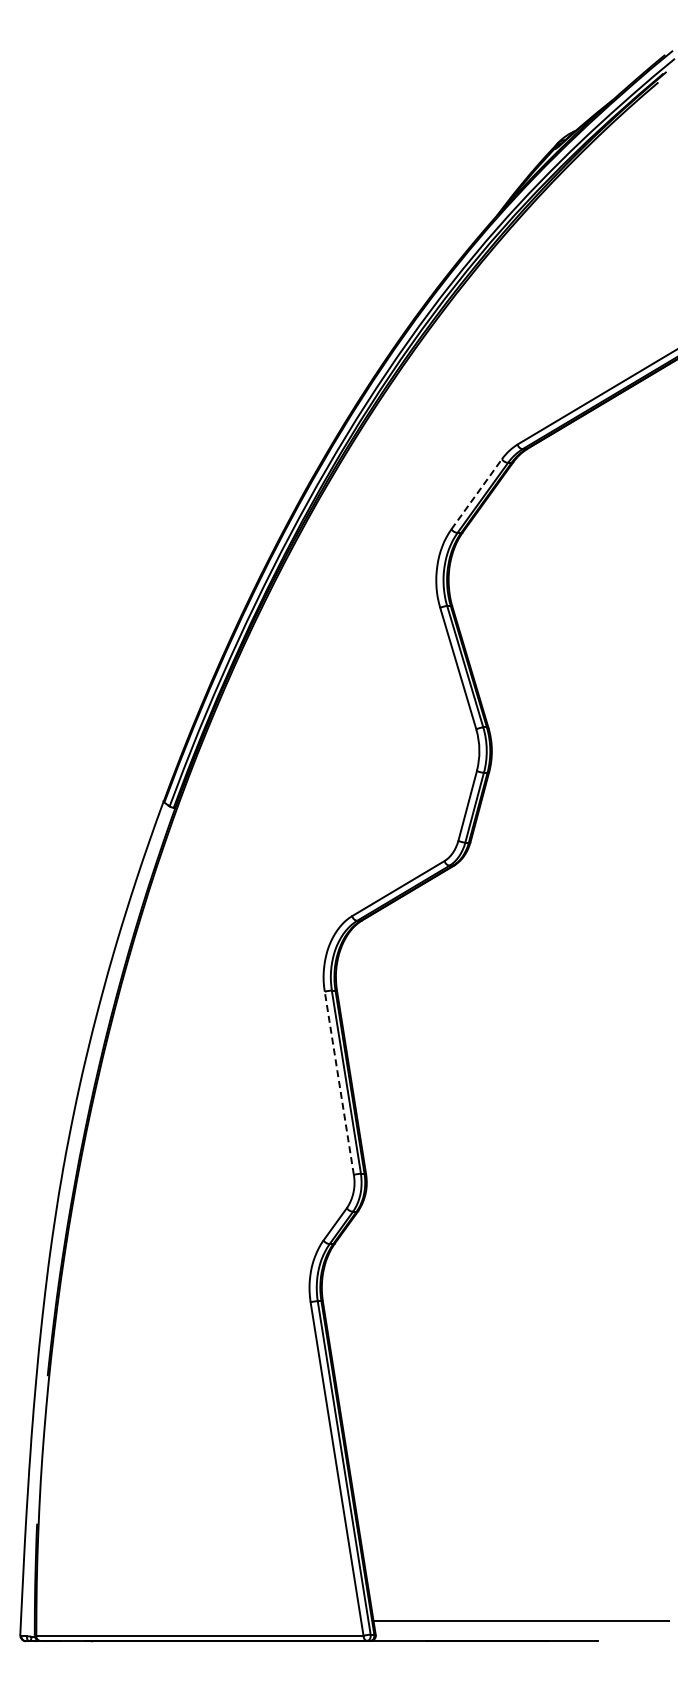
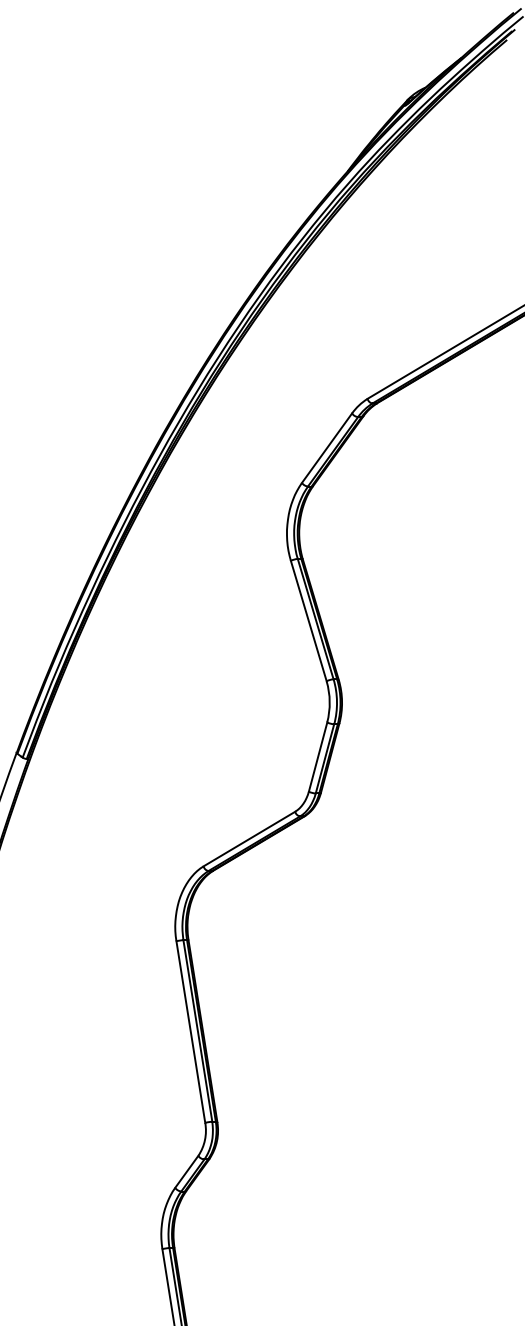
line: (476, 493) -> (326, 447), dashed -> solid
line: (339, 1083) -> (191, 1032), dashed -> solid

